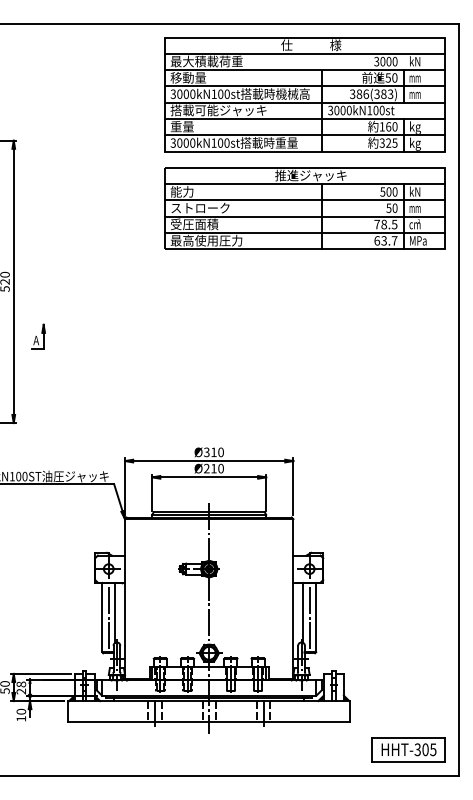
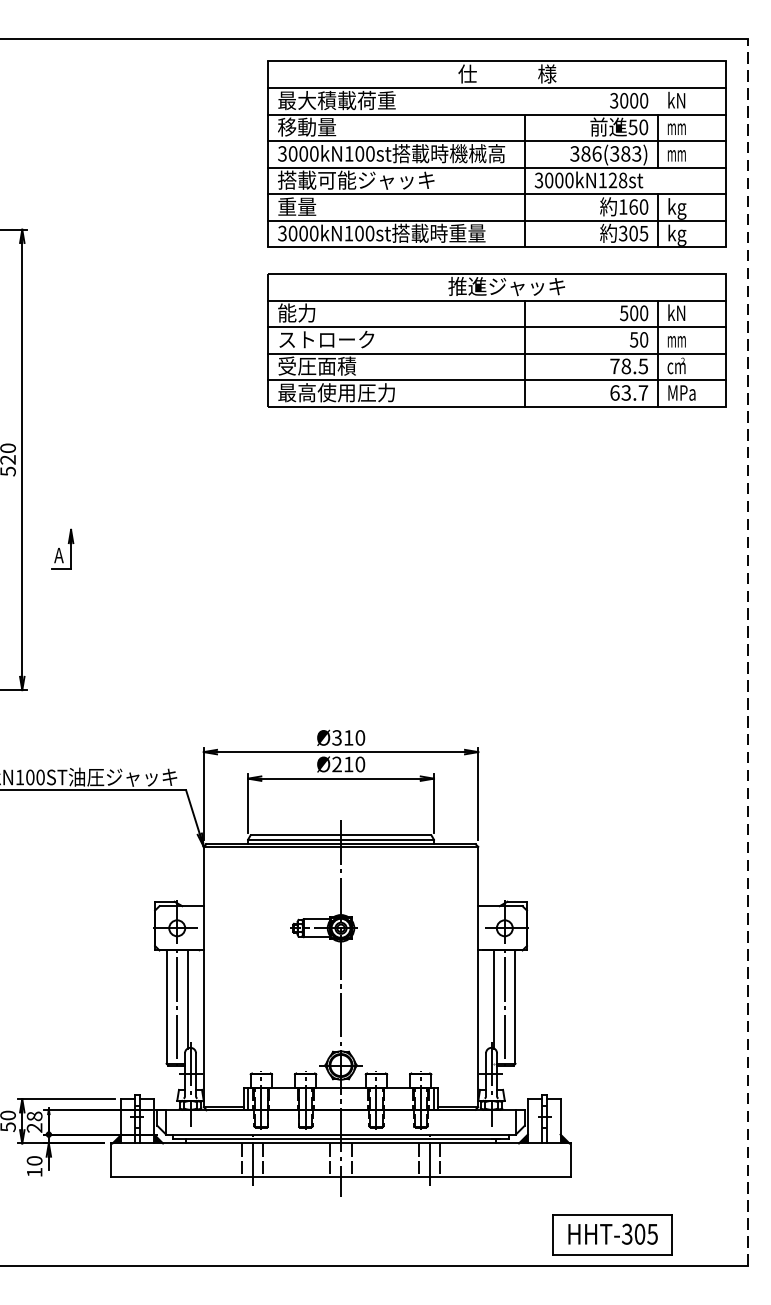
text: (378, 110) -> (617, 180), 3000kN100st -> 3000kN128st
text: (388, 142) -> (633, 232), 325 -> 305
line: (458, 400) -> (747, 653), solid -> dashed
part: (408, 749) -> (612, 1233), moved

